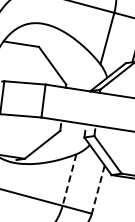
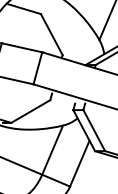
line: (69, 180) -> (52, 150), dashed -> solid
line: (98, 189) -> (80, 163), dashed -> solid

